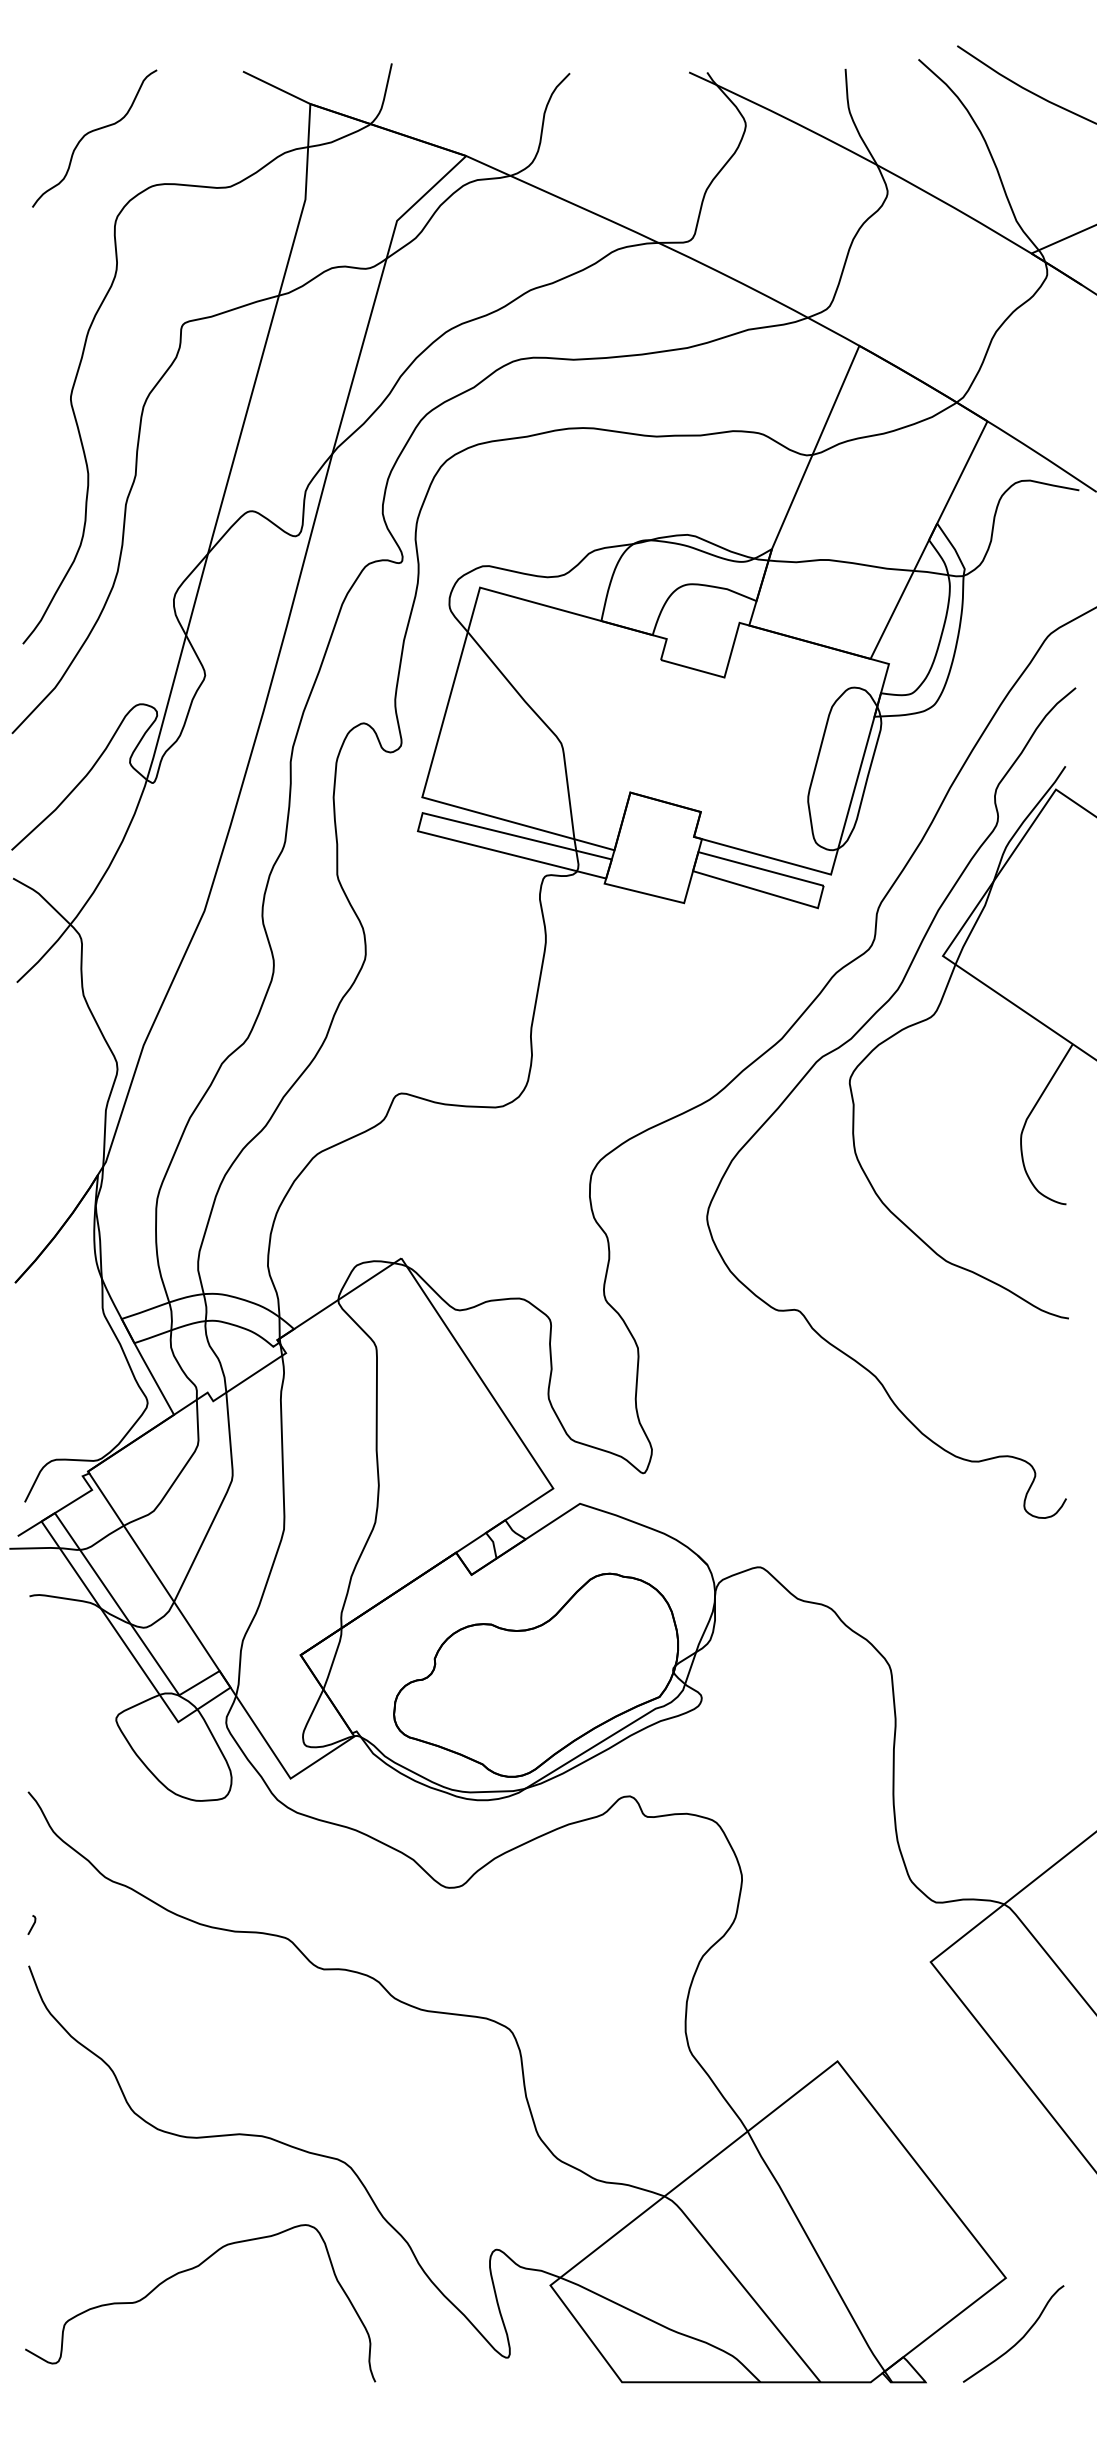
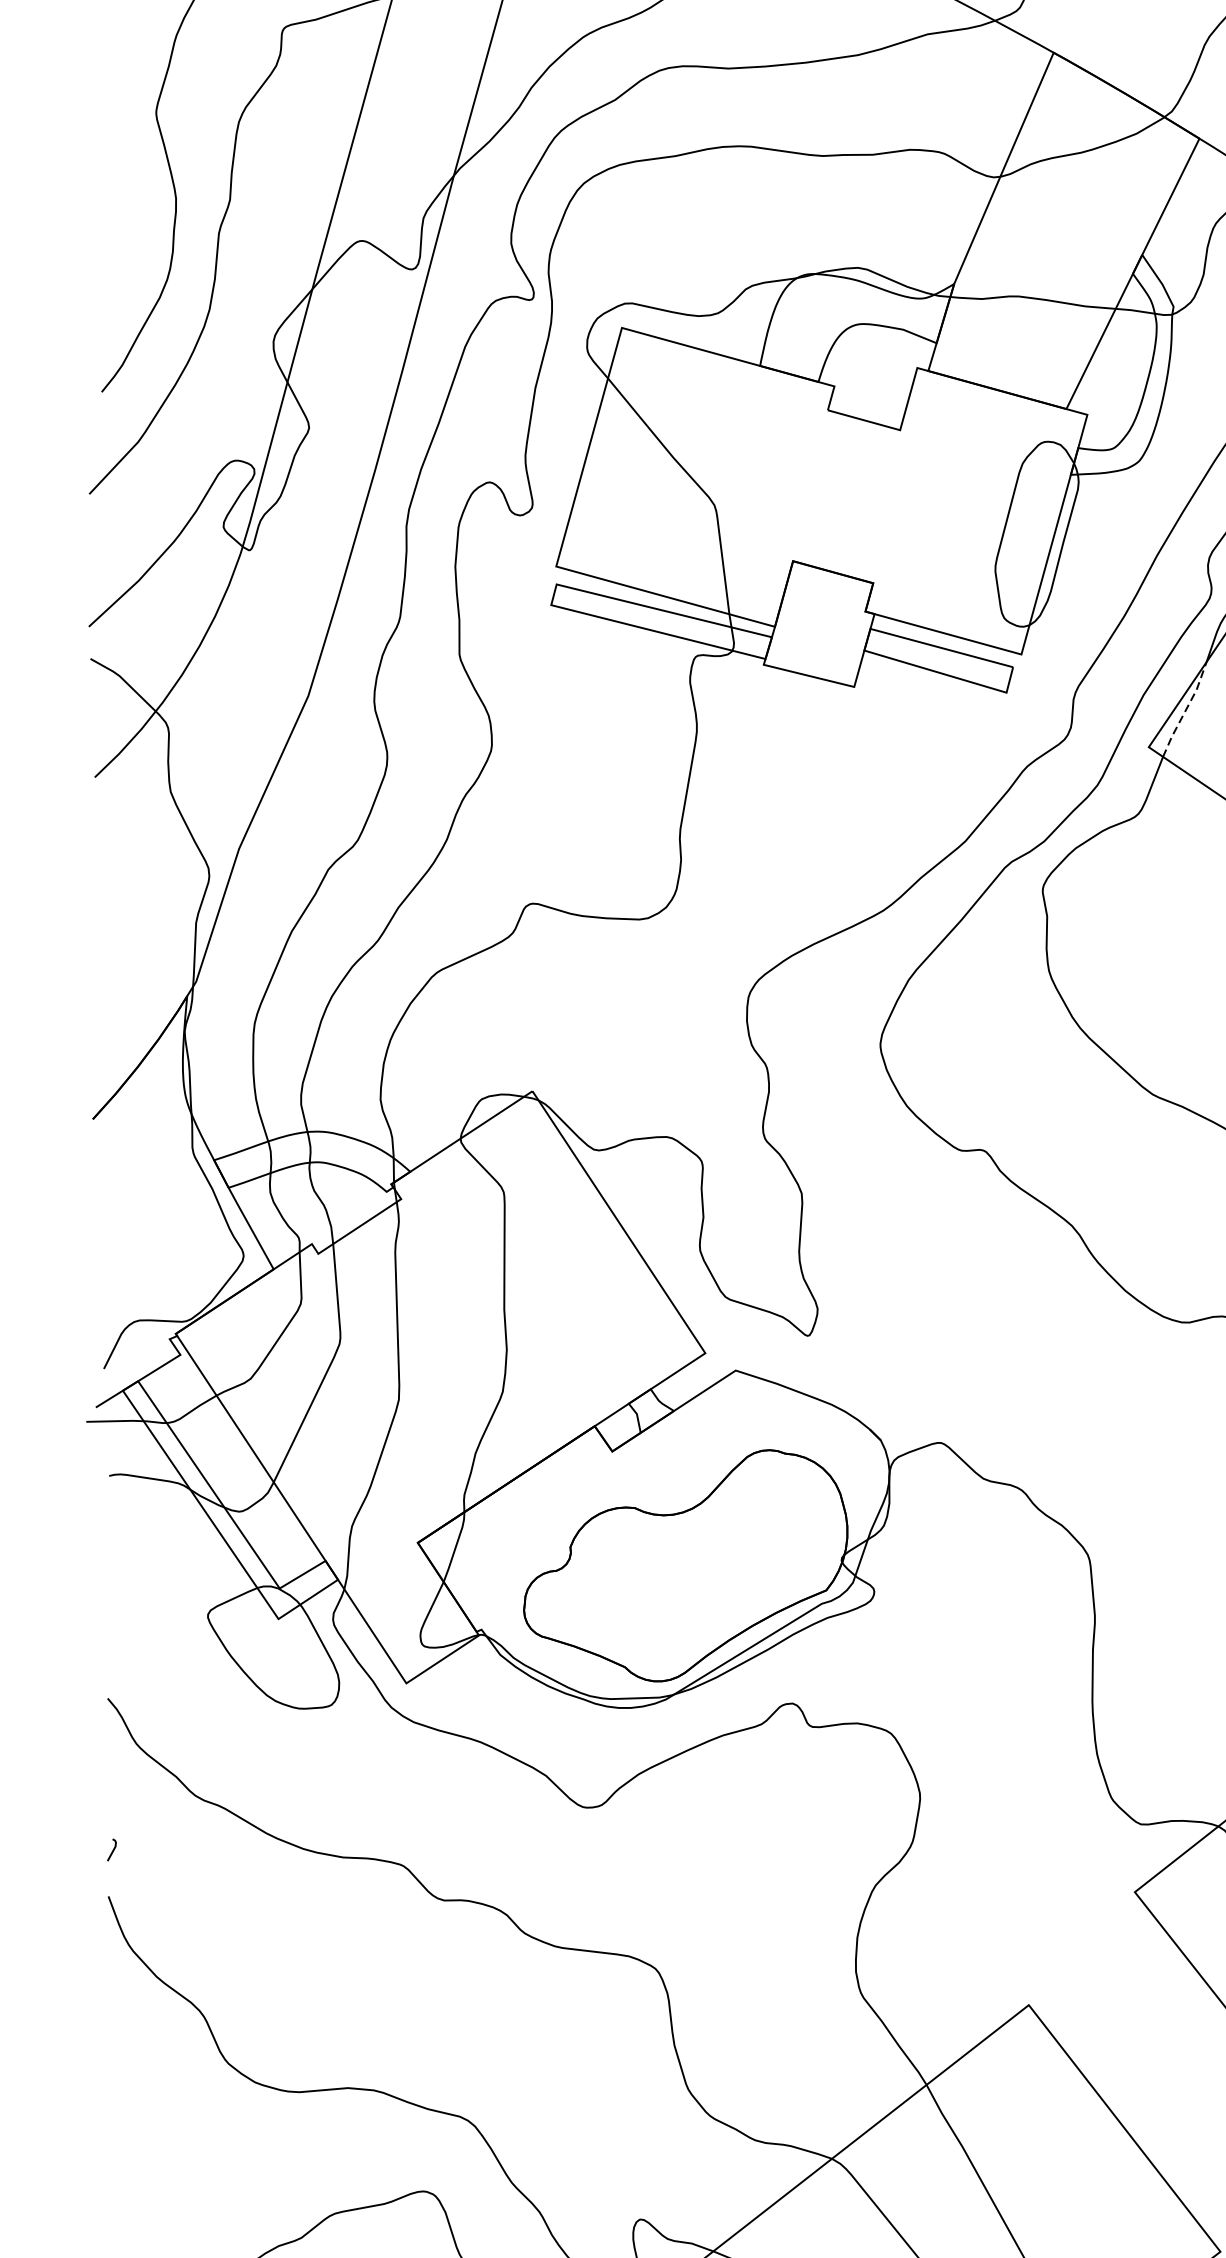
line: (975, 923) -> (1185, 710), solid -> dashed

